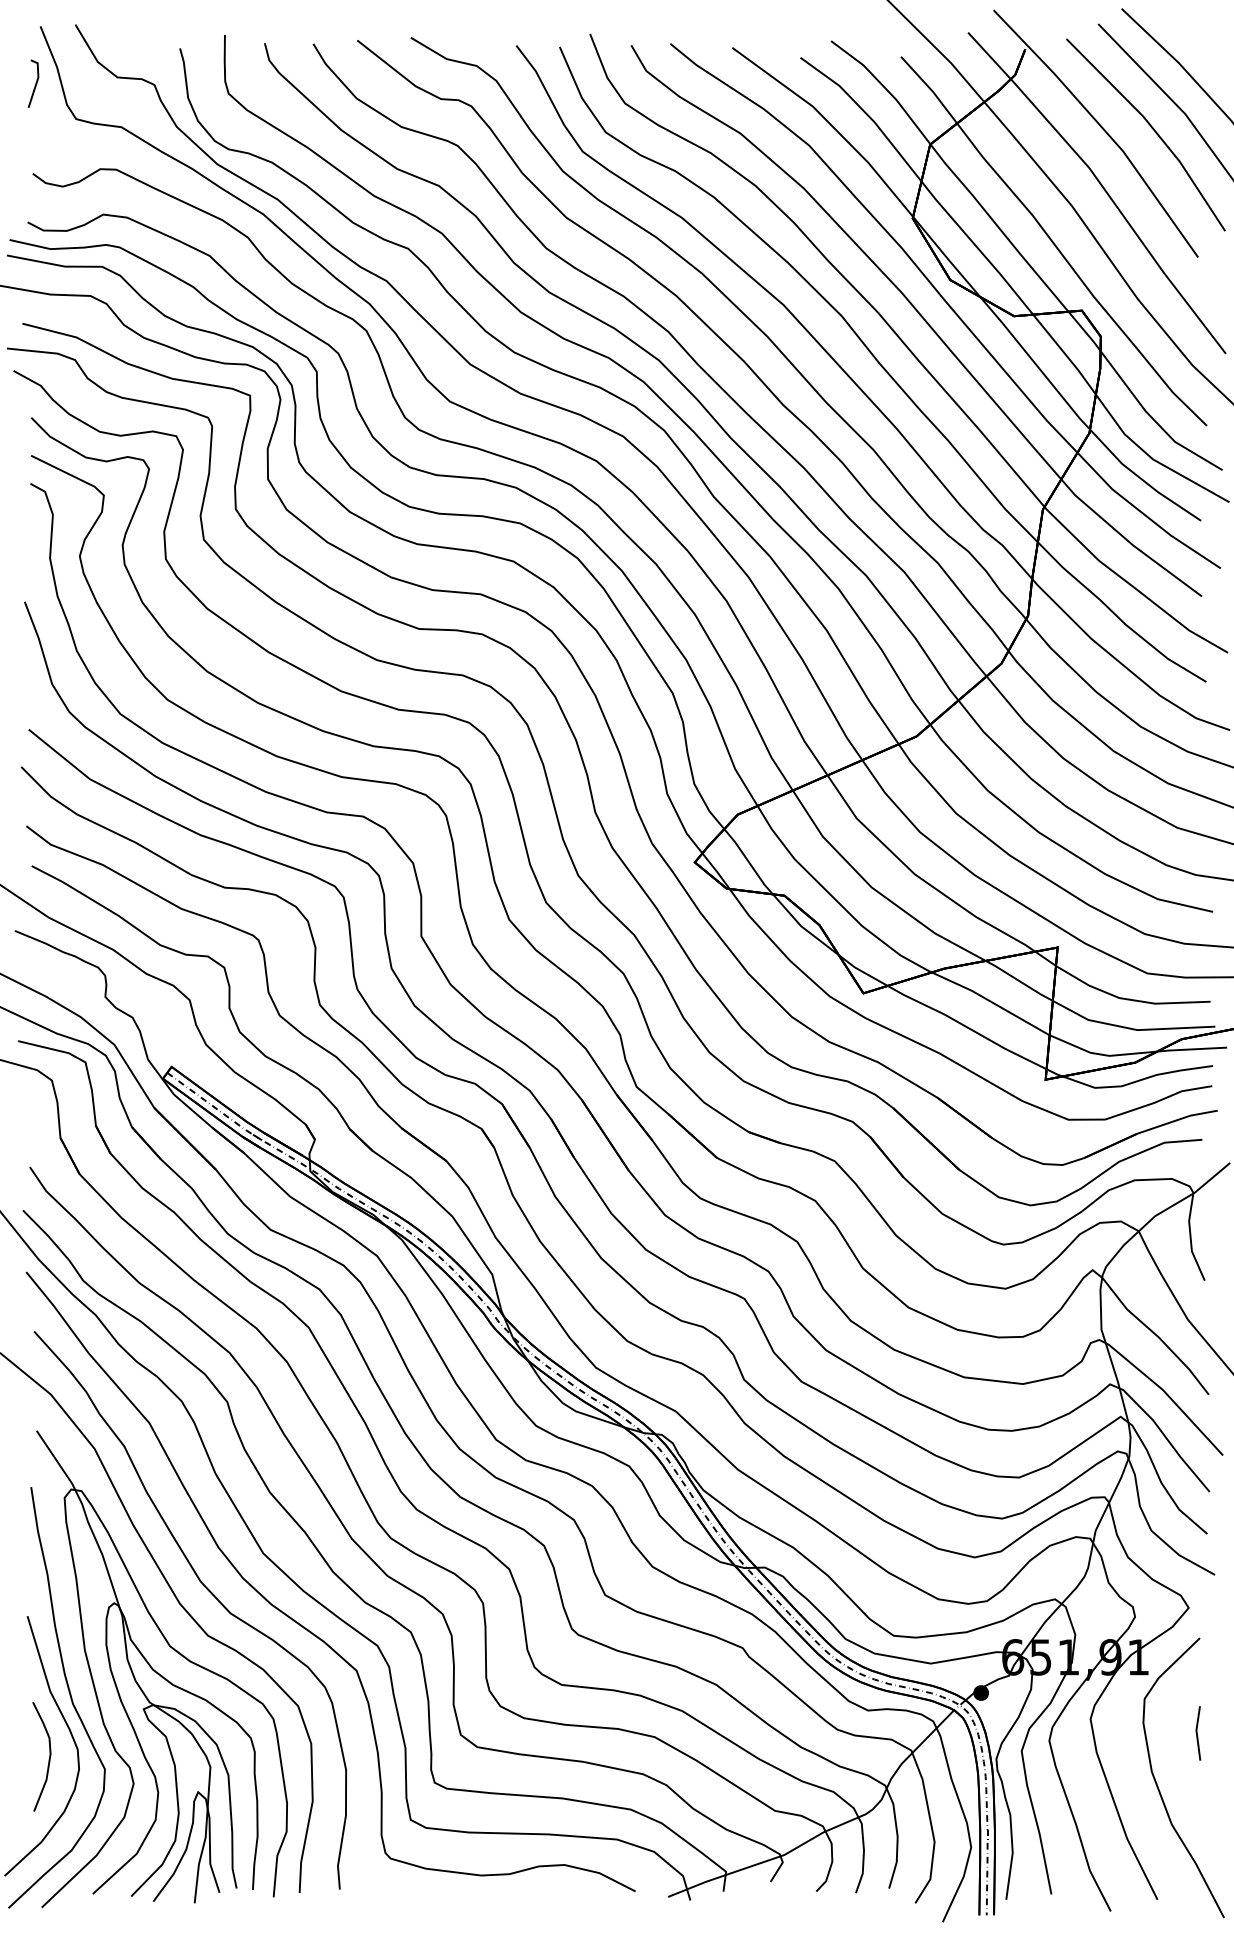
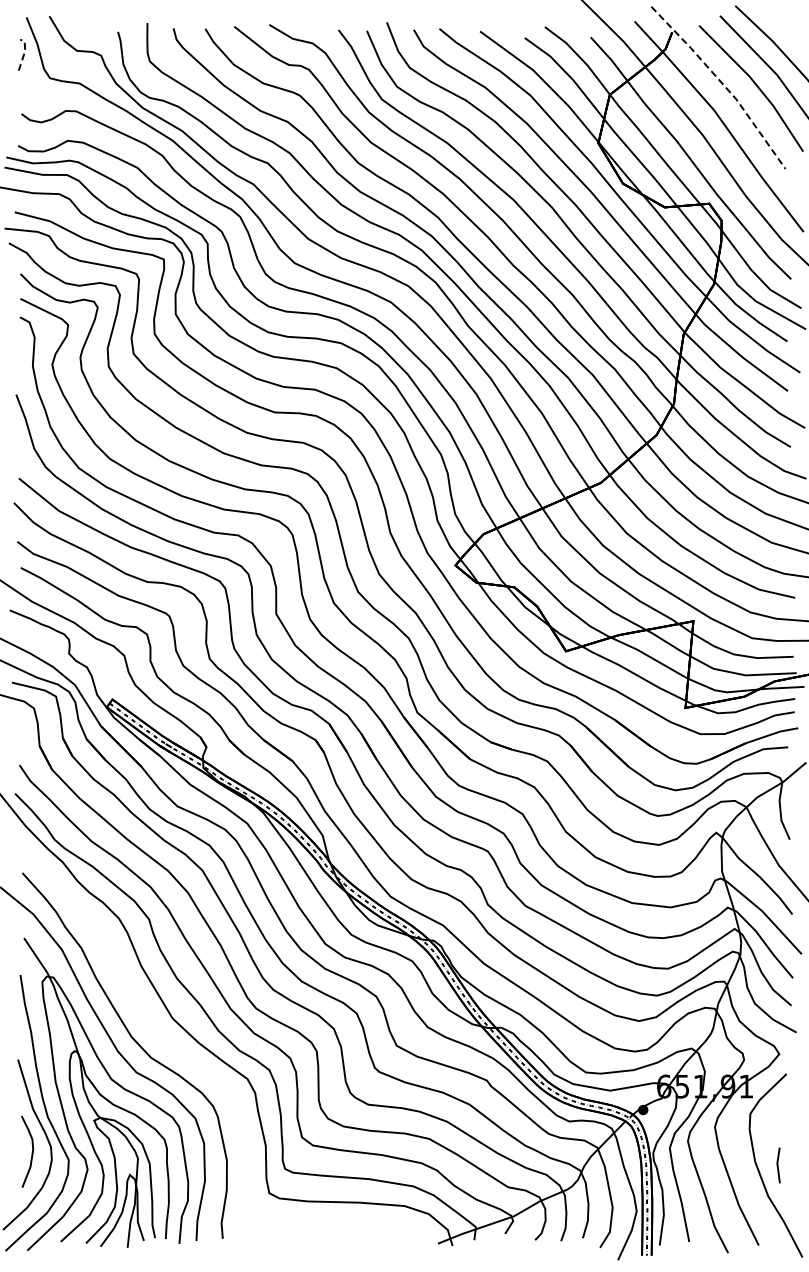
line: (37, 79) -> (24, 52), solid -> dashed
line: (1103, 128) -> (723, 84), solid -> dashed
curve: (299, 1622) -> (196, 1063), removed
line: (1198, 1733) -> (778, 1165), moved

